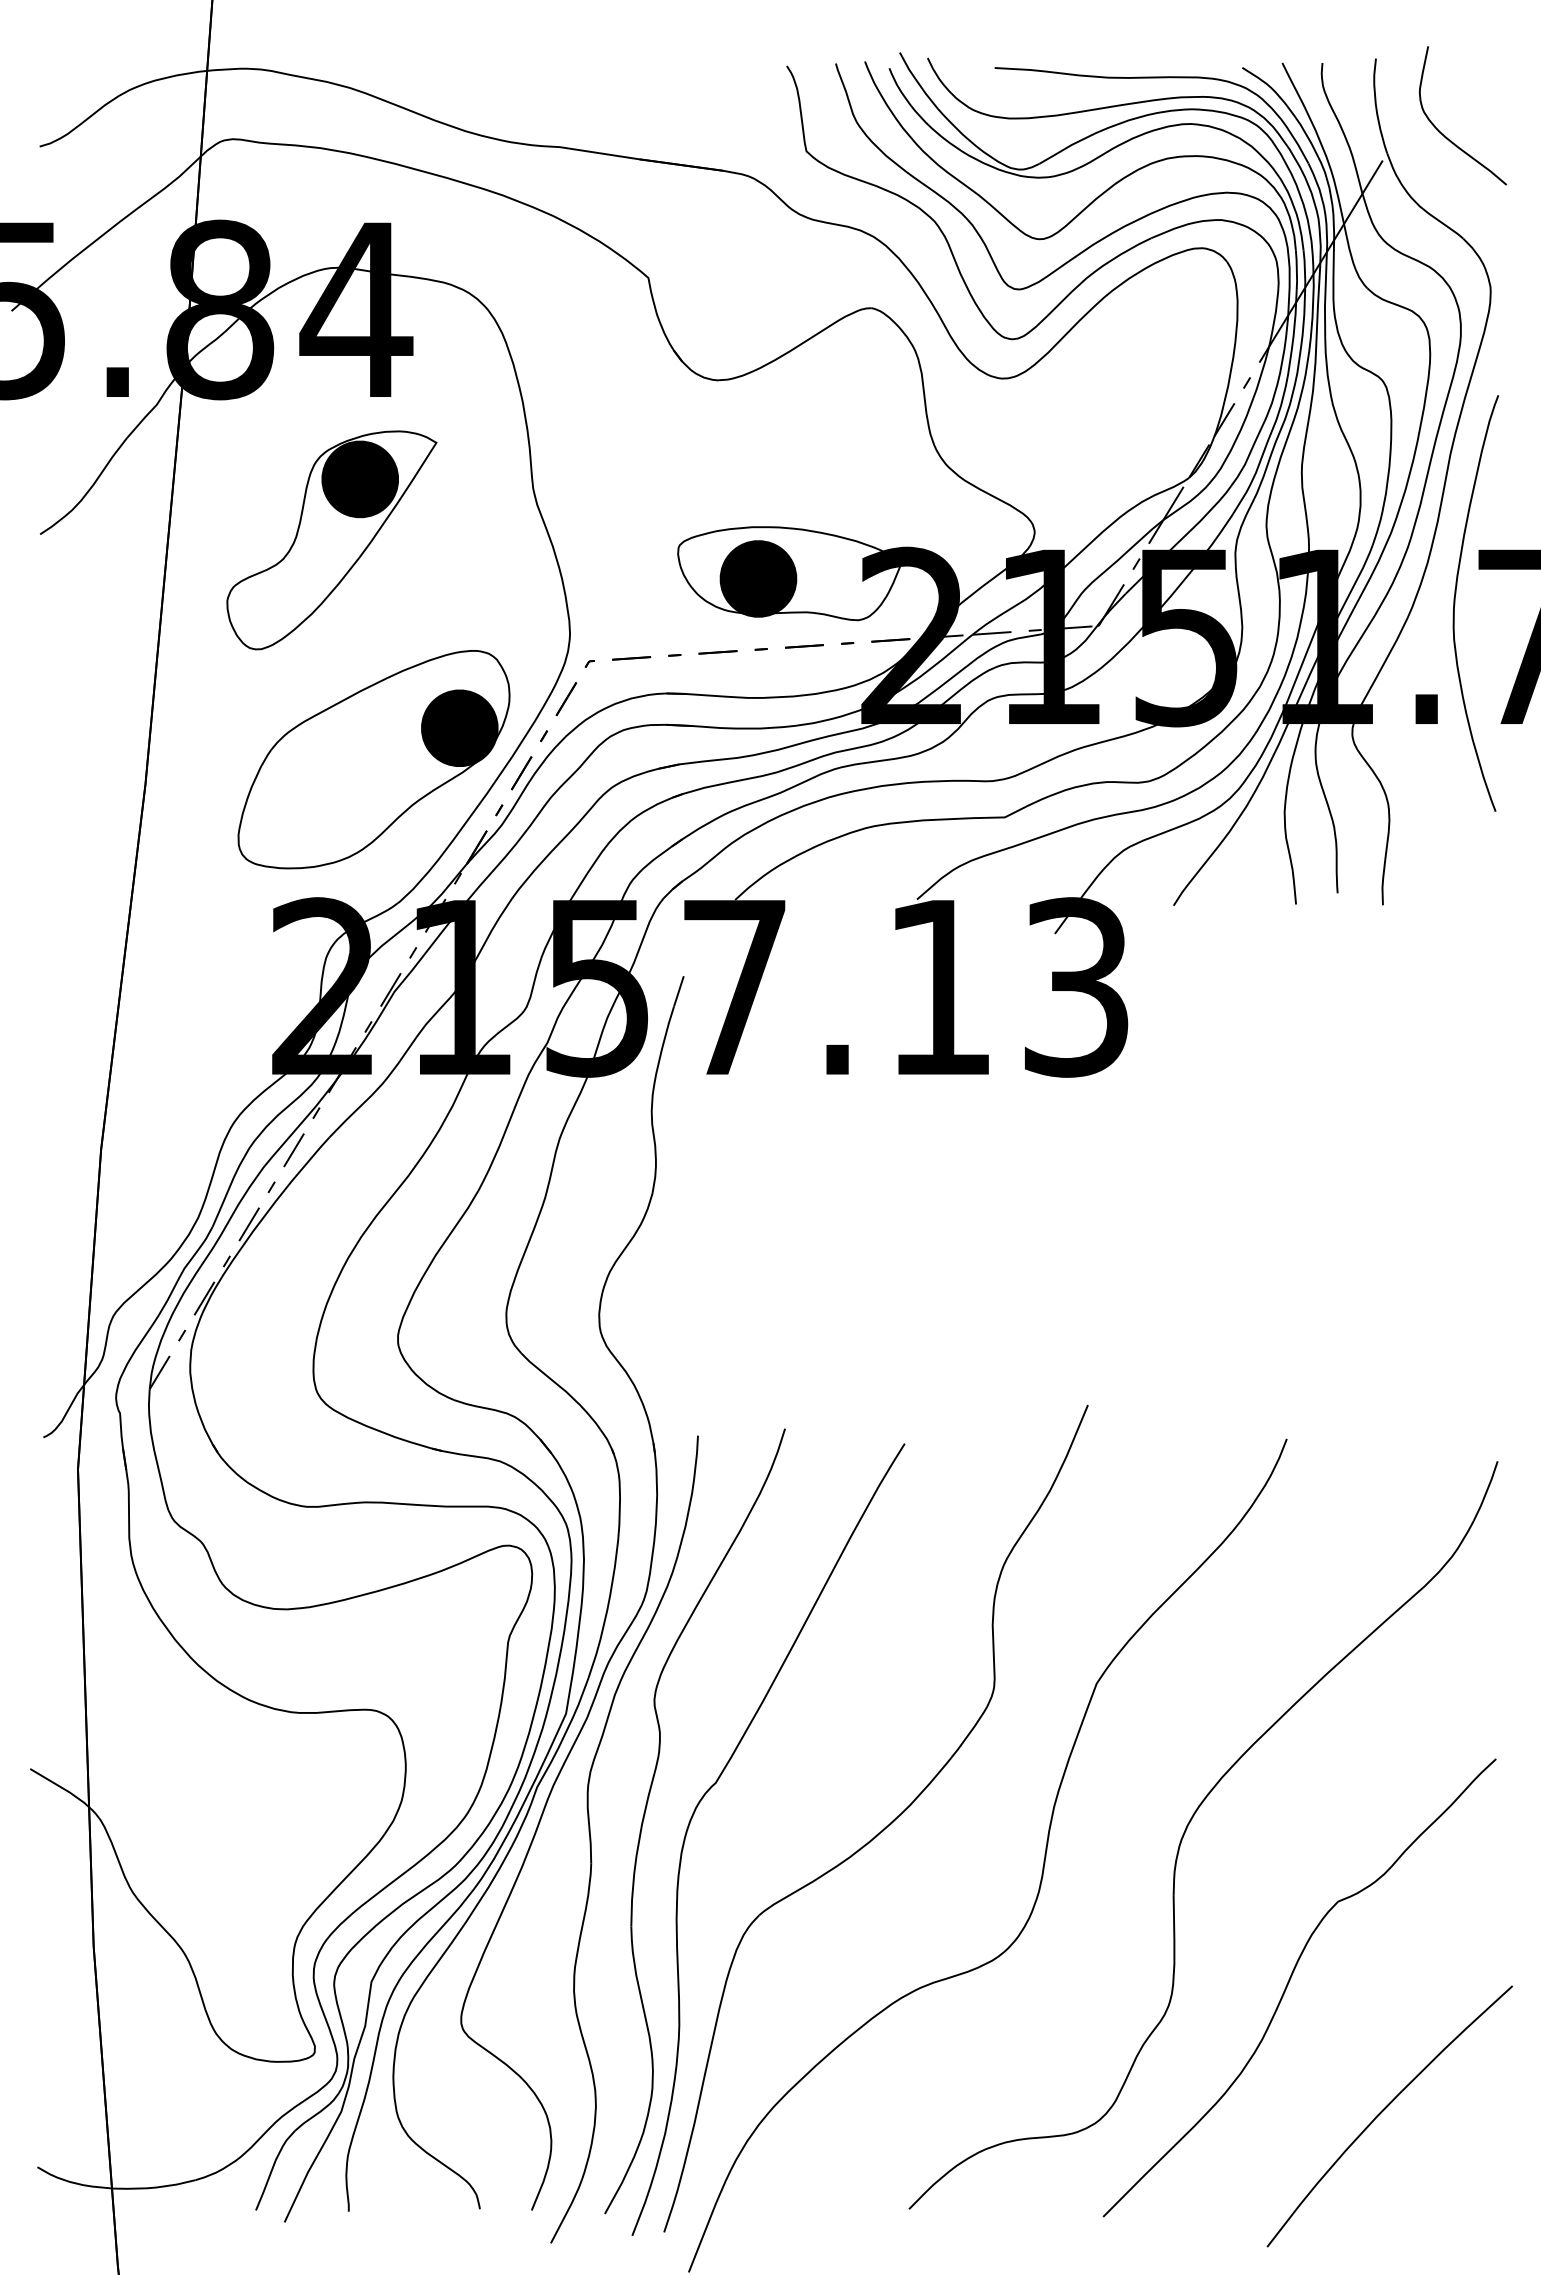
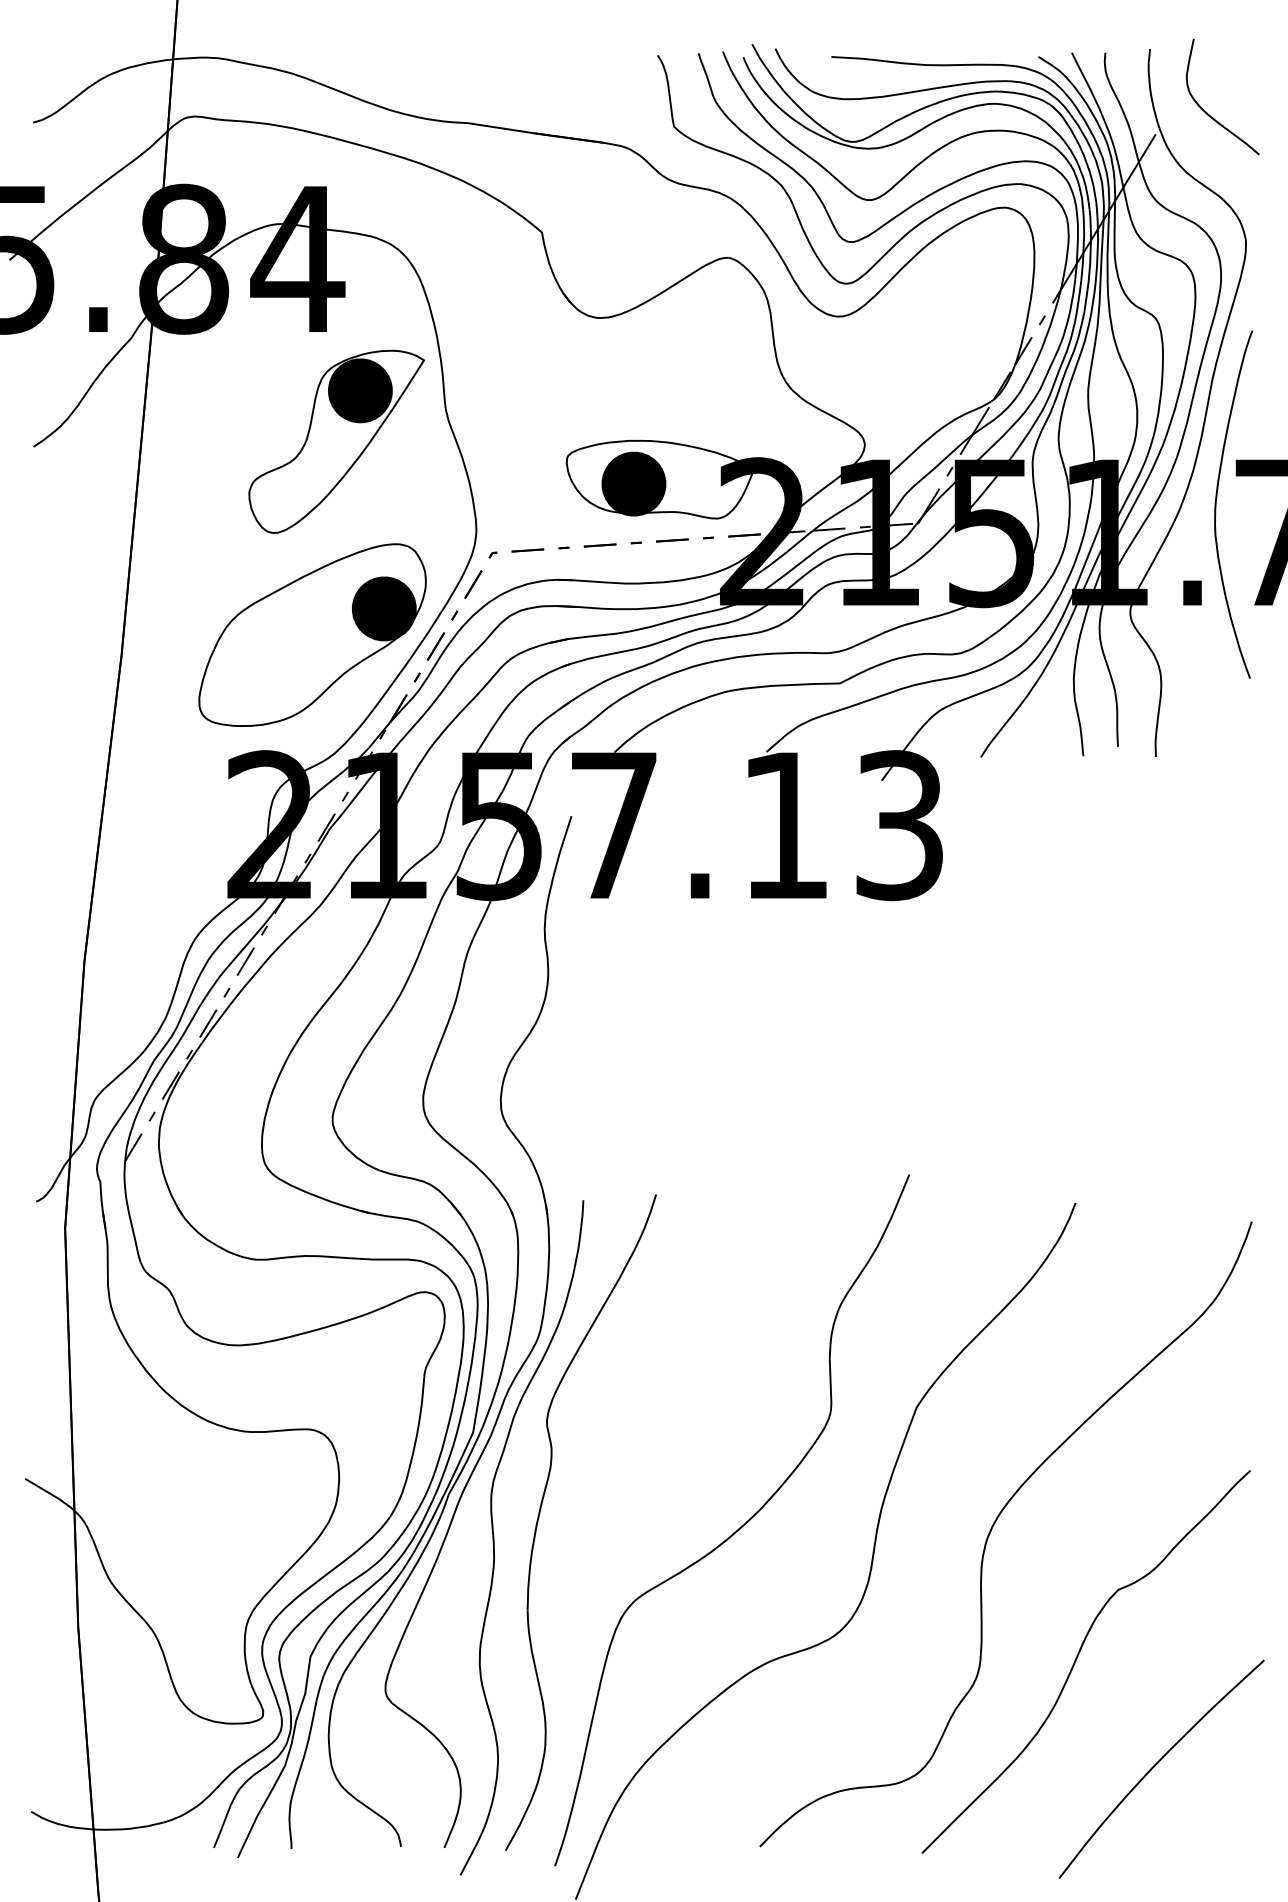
part: (331, 540) -> (336, 441), moved
curve: (714, 1785) -> (597, 1492), removed

